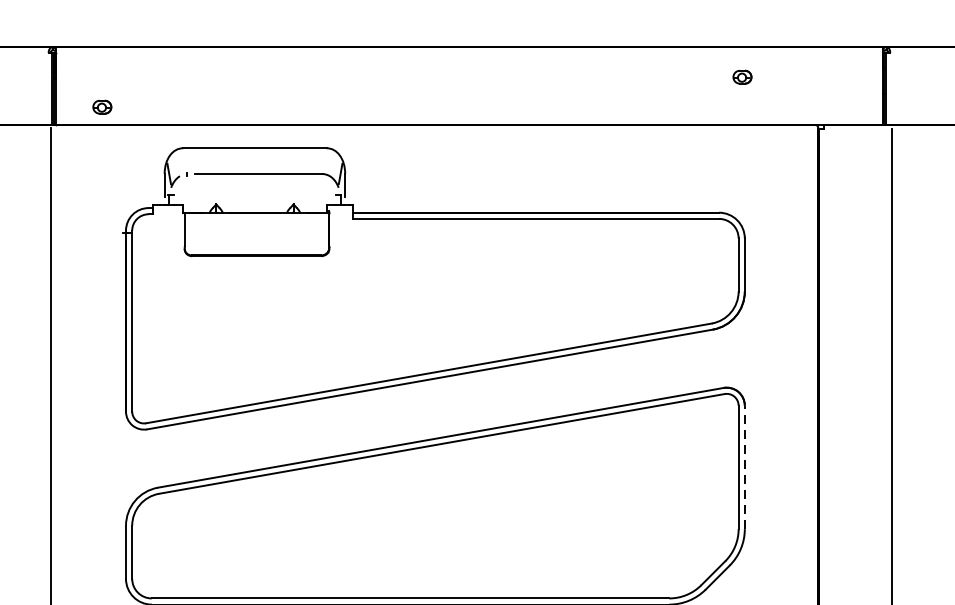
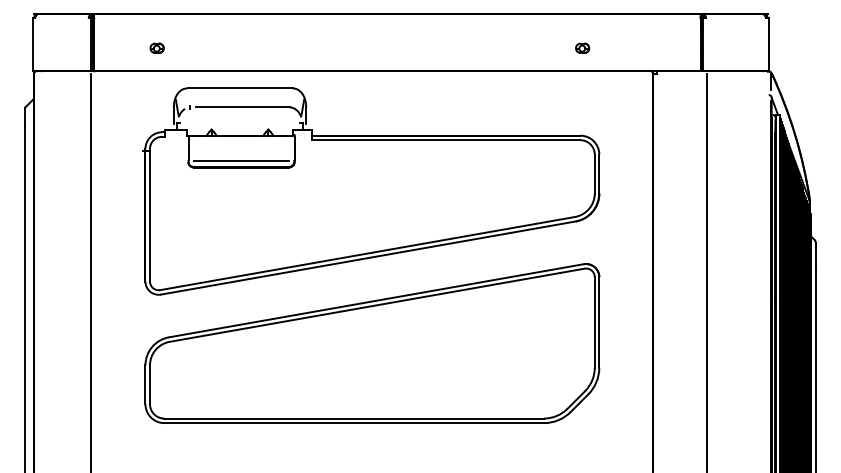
part: (742, 76) -> (582, 47), moved
part: (101, 106) -> (156, 47), moved
line: (256, 246) -> (241, 160), added
line: (745, 467) -> (599, 322), dashed -> solid

